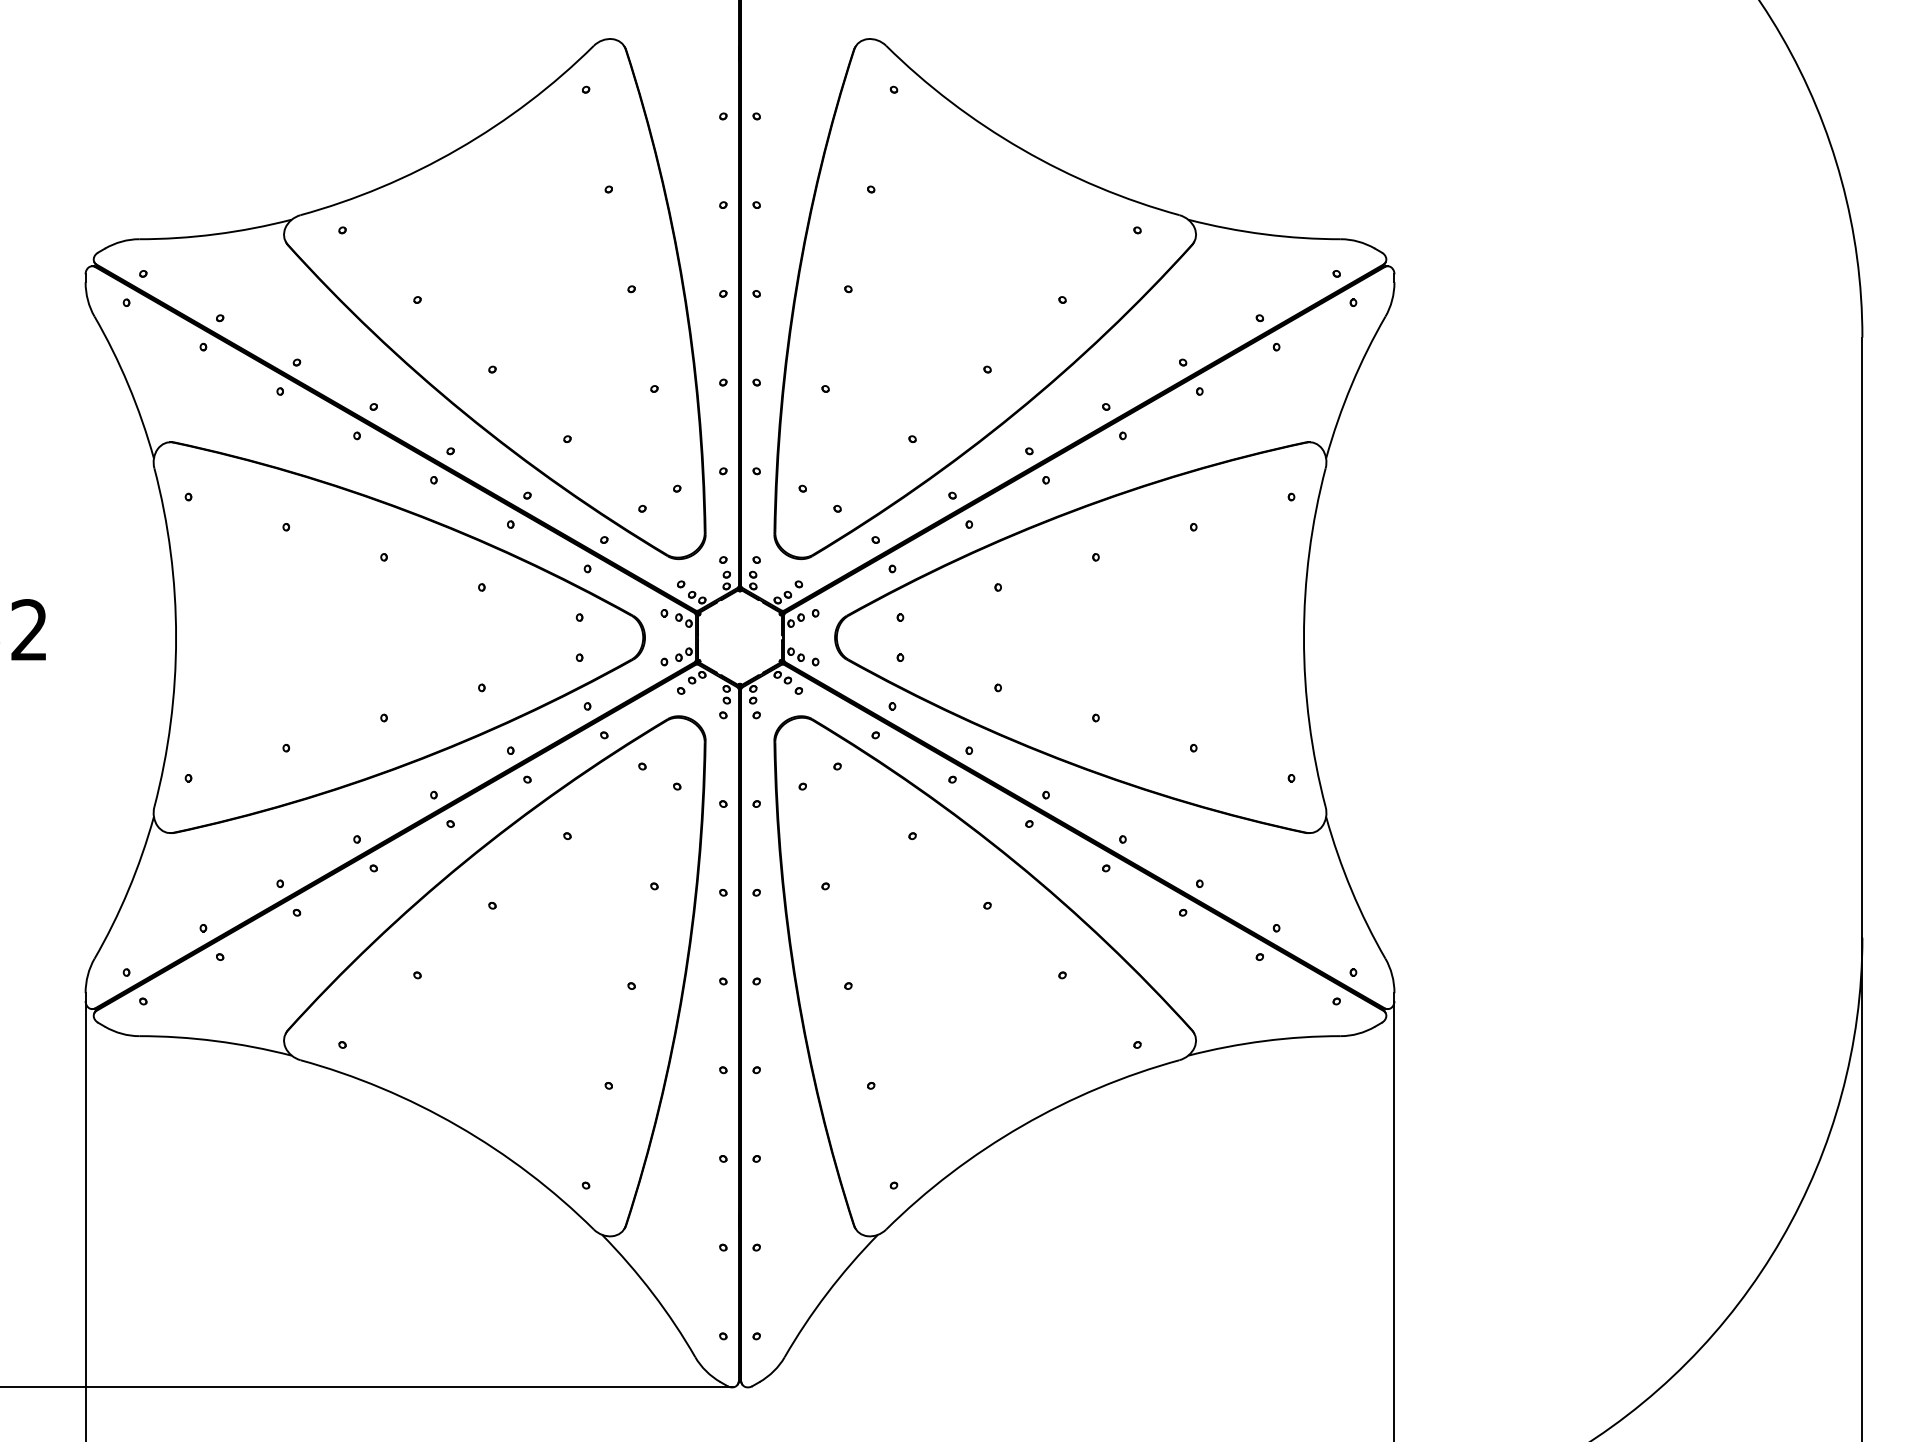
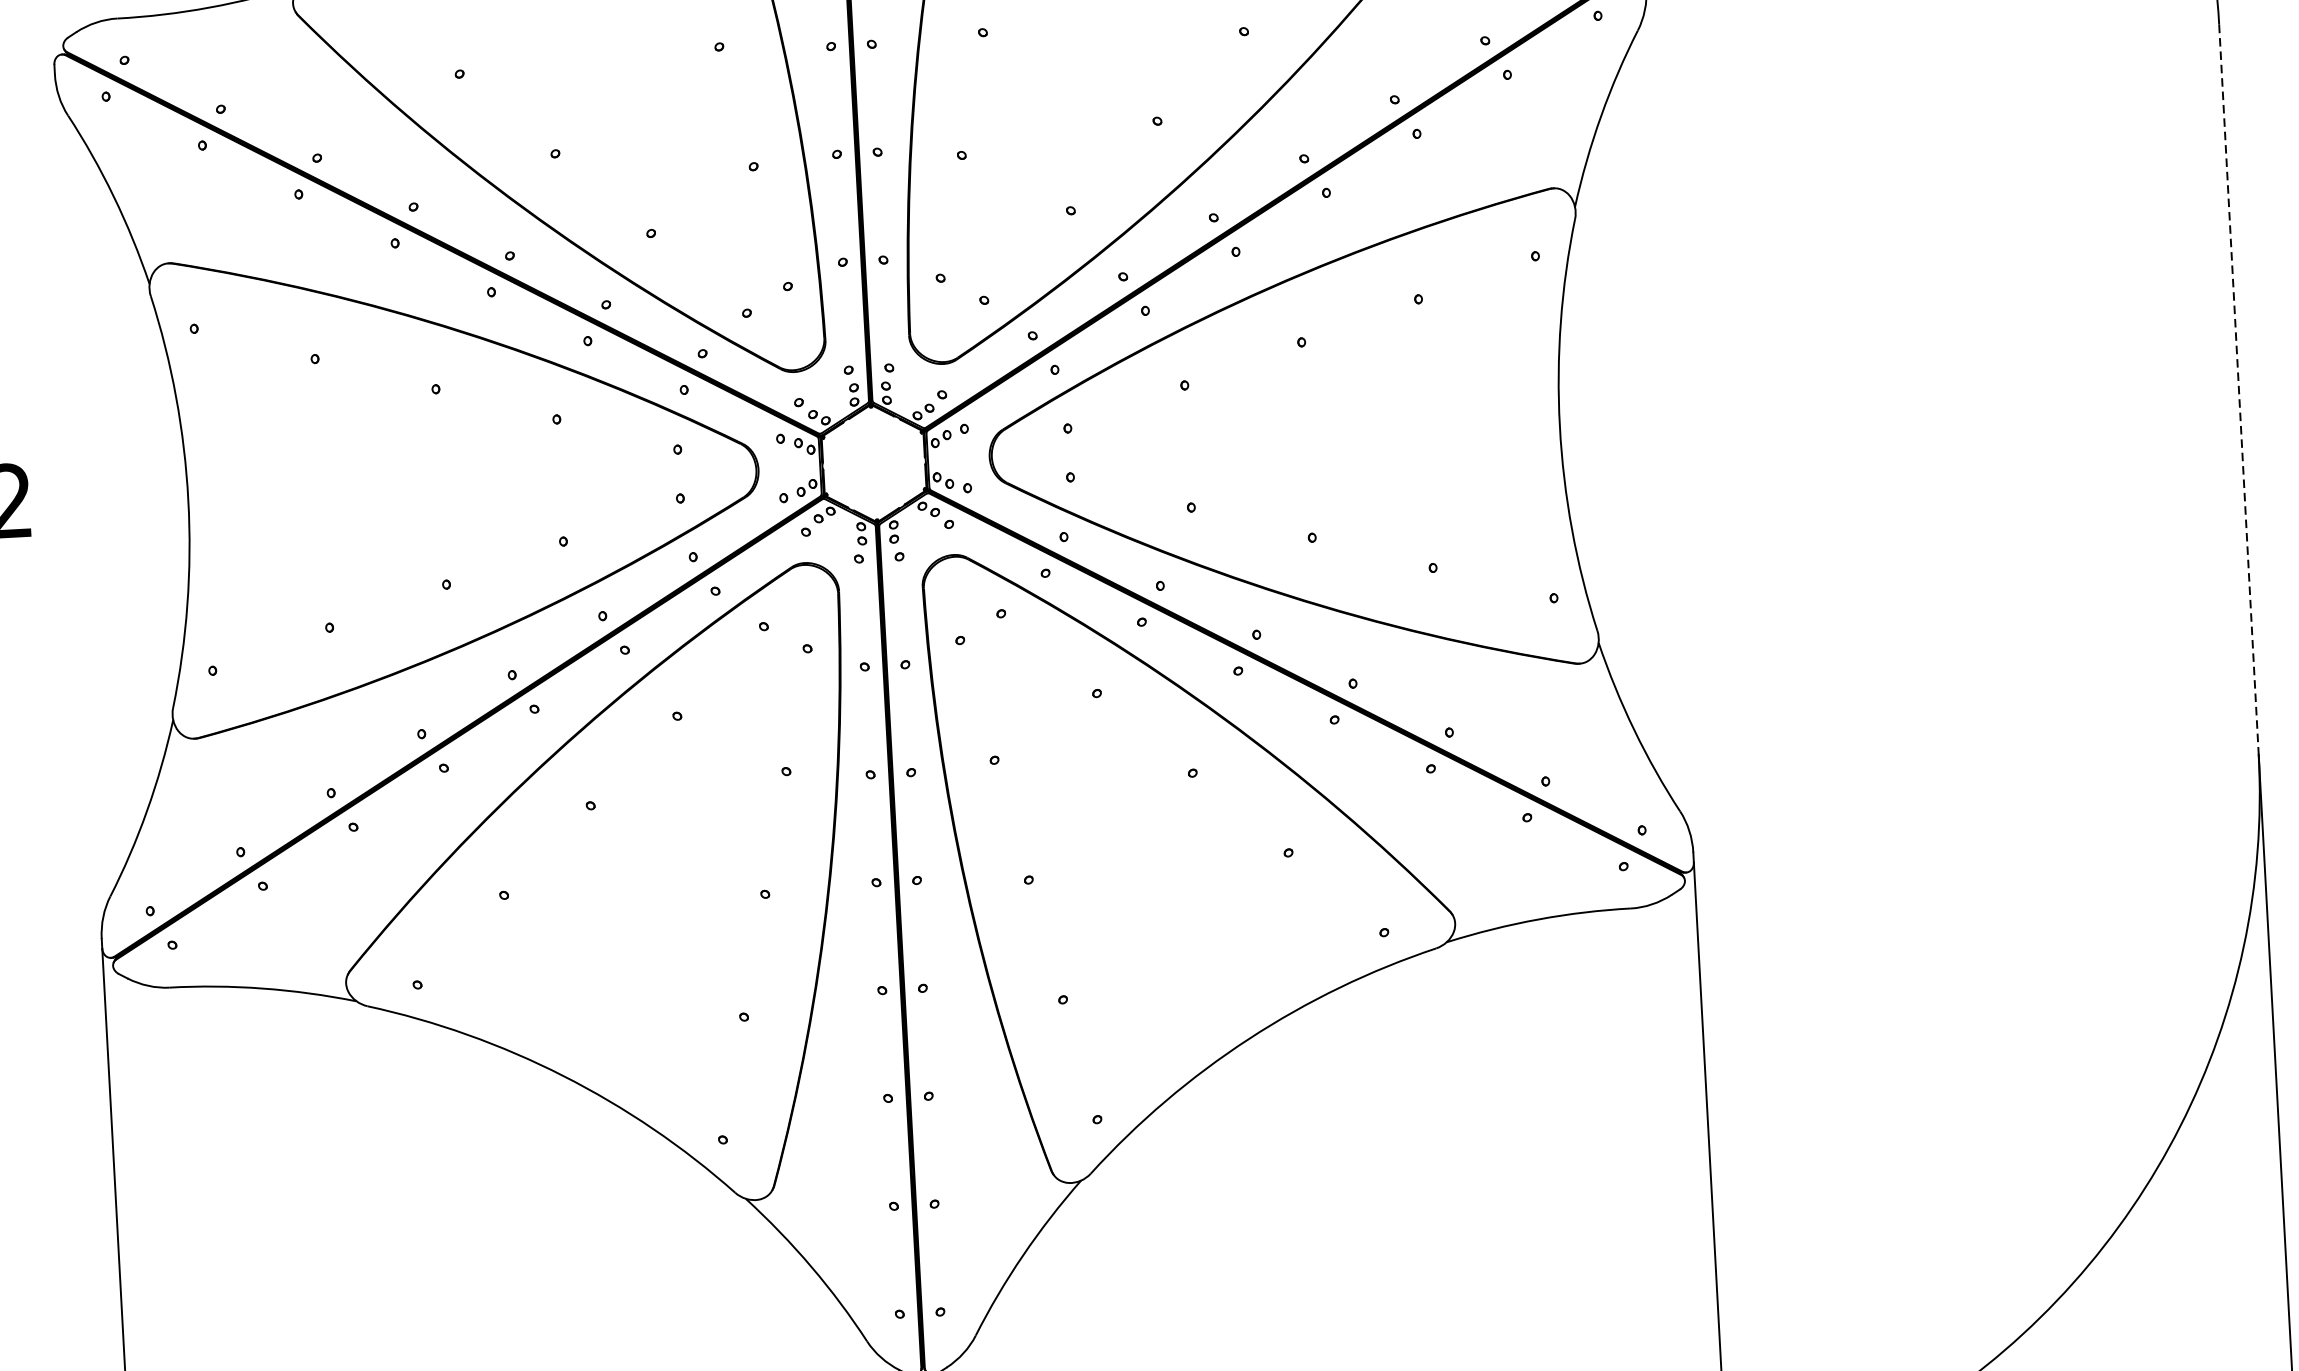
line: (1862, 638) -> (2239, 390), solid -> dashed

